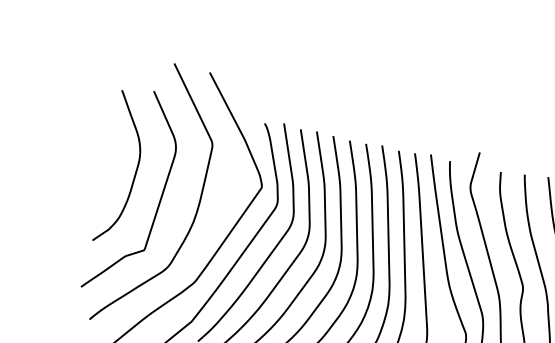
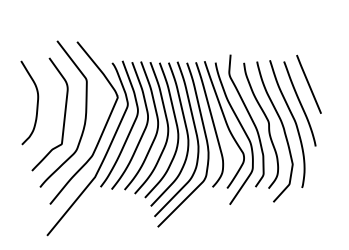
curve: (133, 171) -> (36, 103), moved

